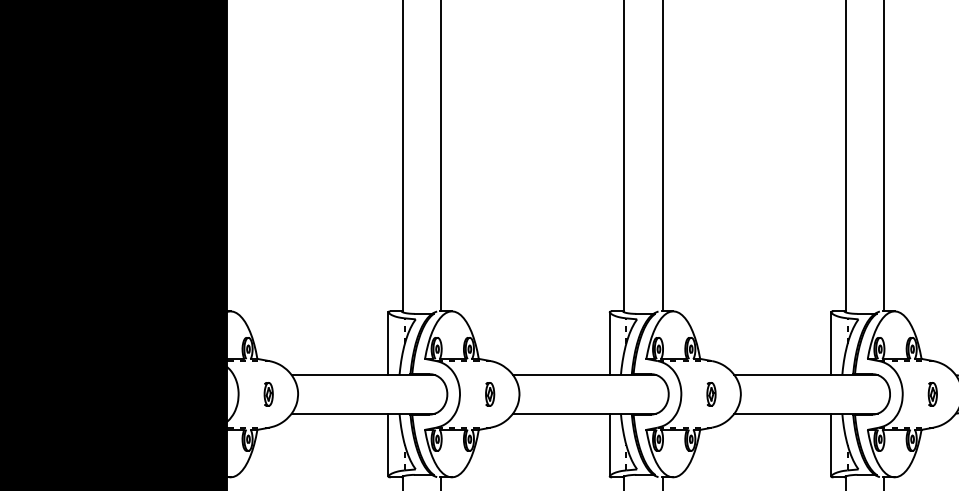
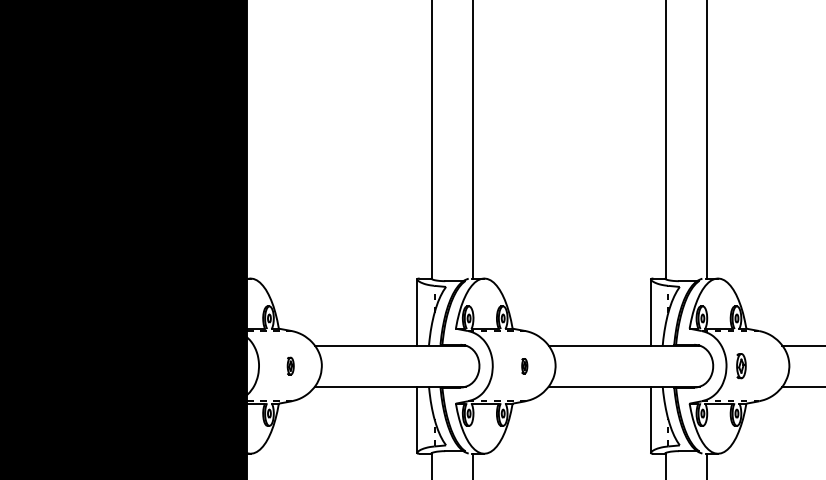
part: (268, 394) -> (290, 366), size x0.7
part: (490, 394) -> (524, 366), size x0.6
part: (711, 394) -> (741, 366), moved

